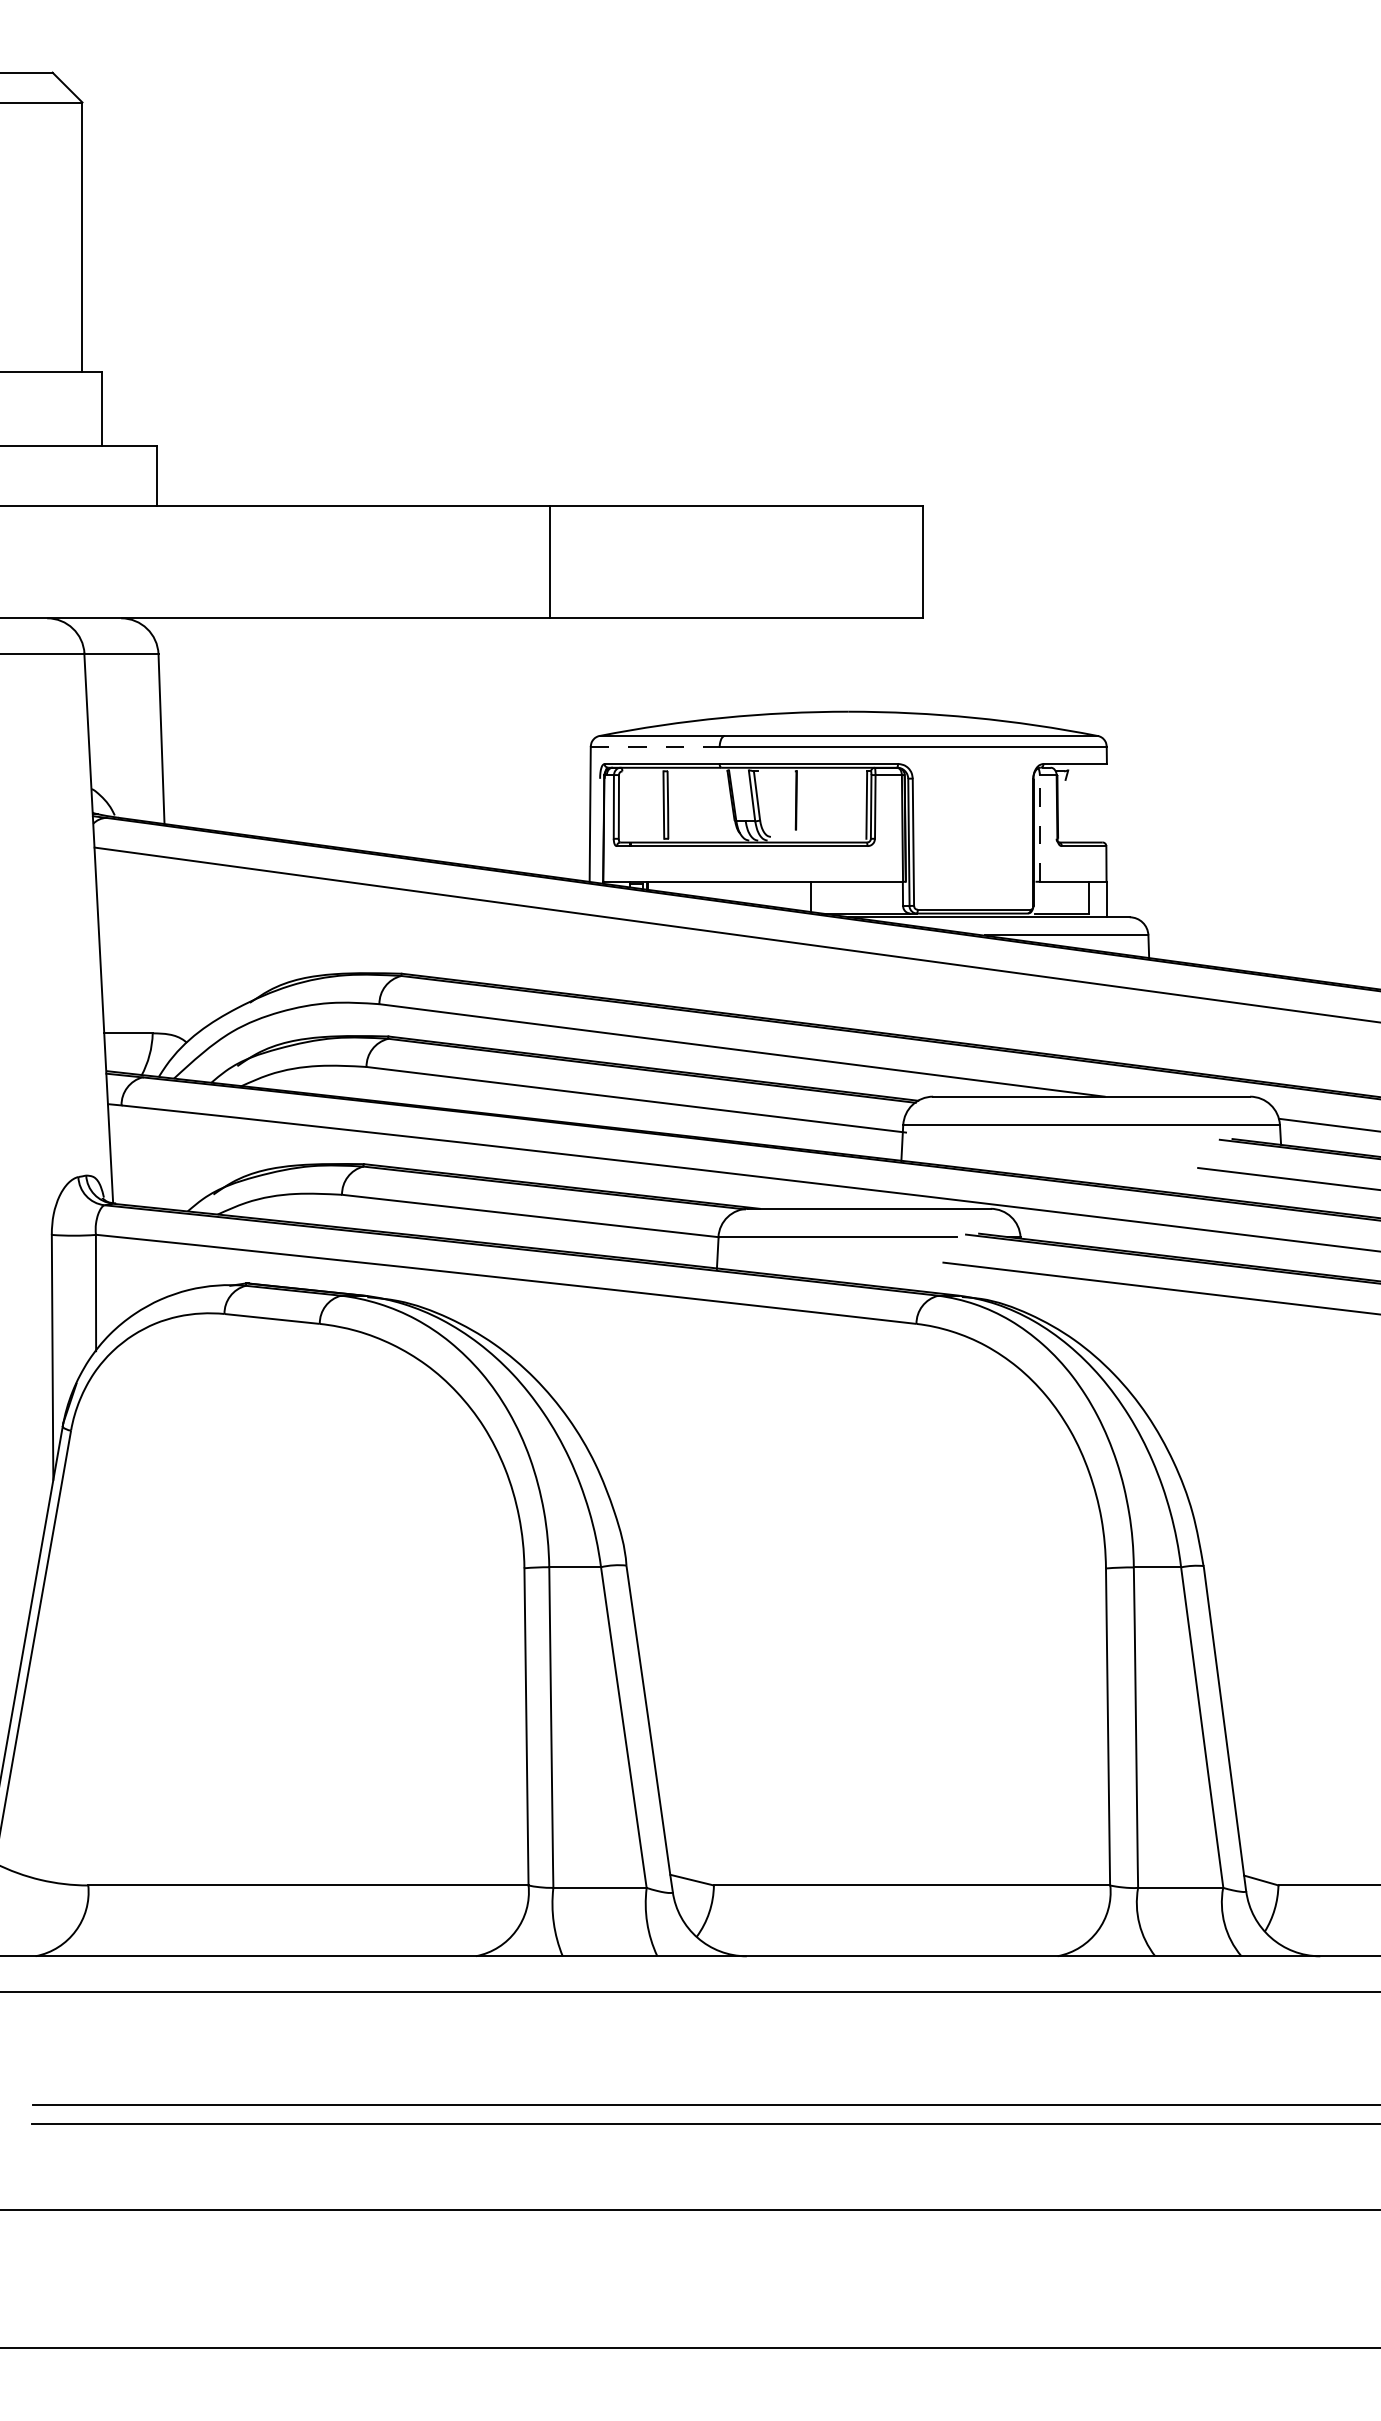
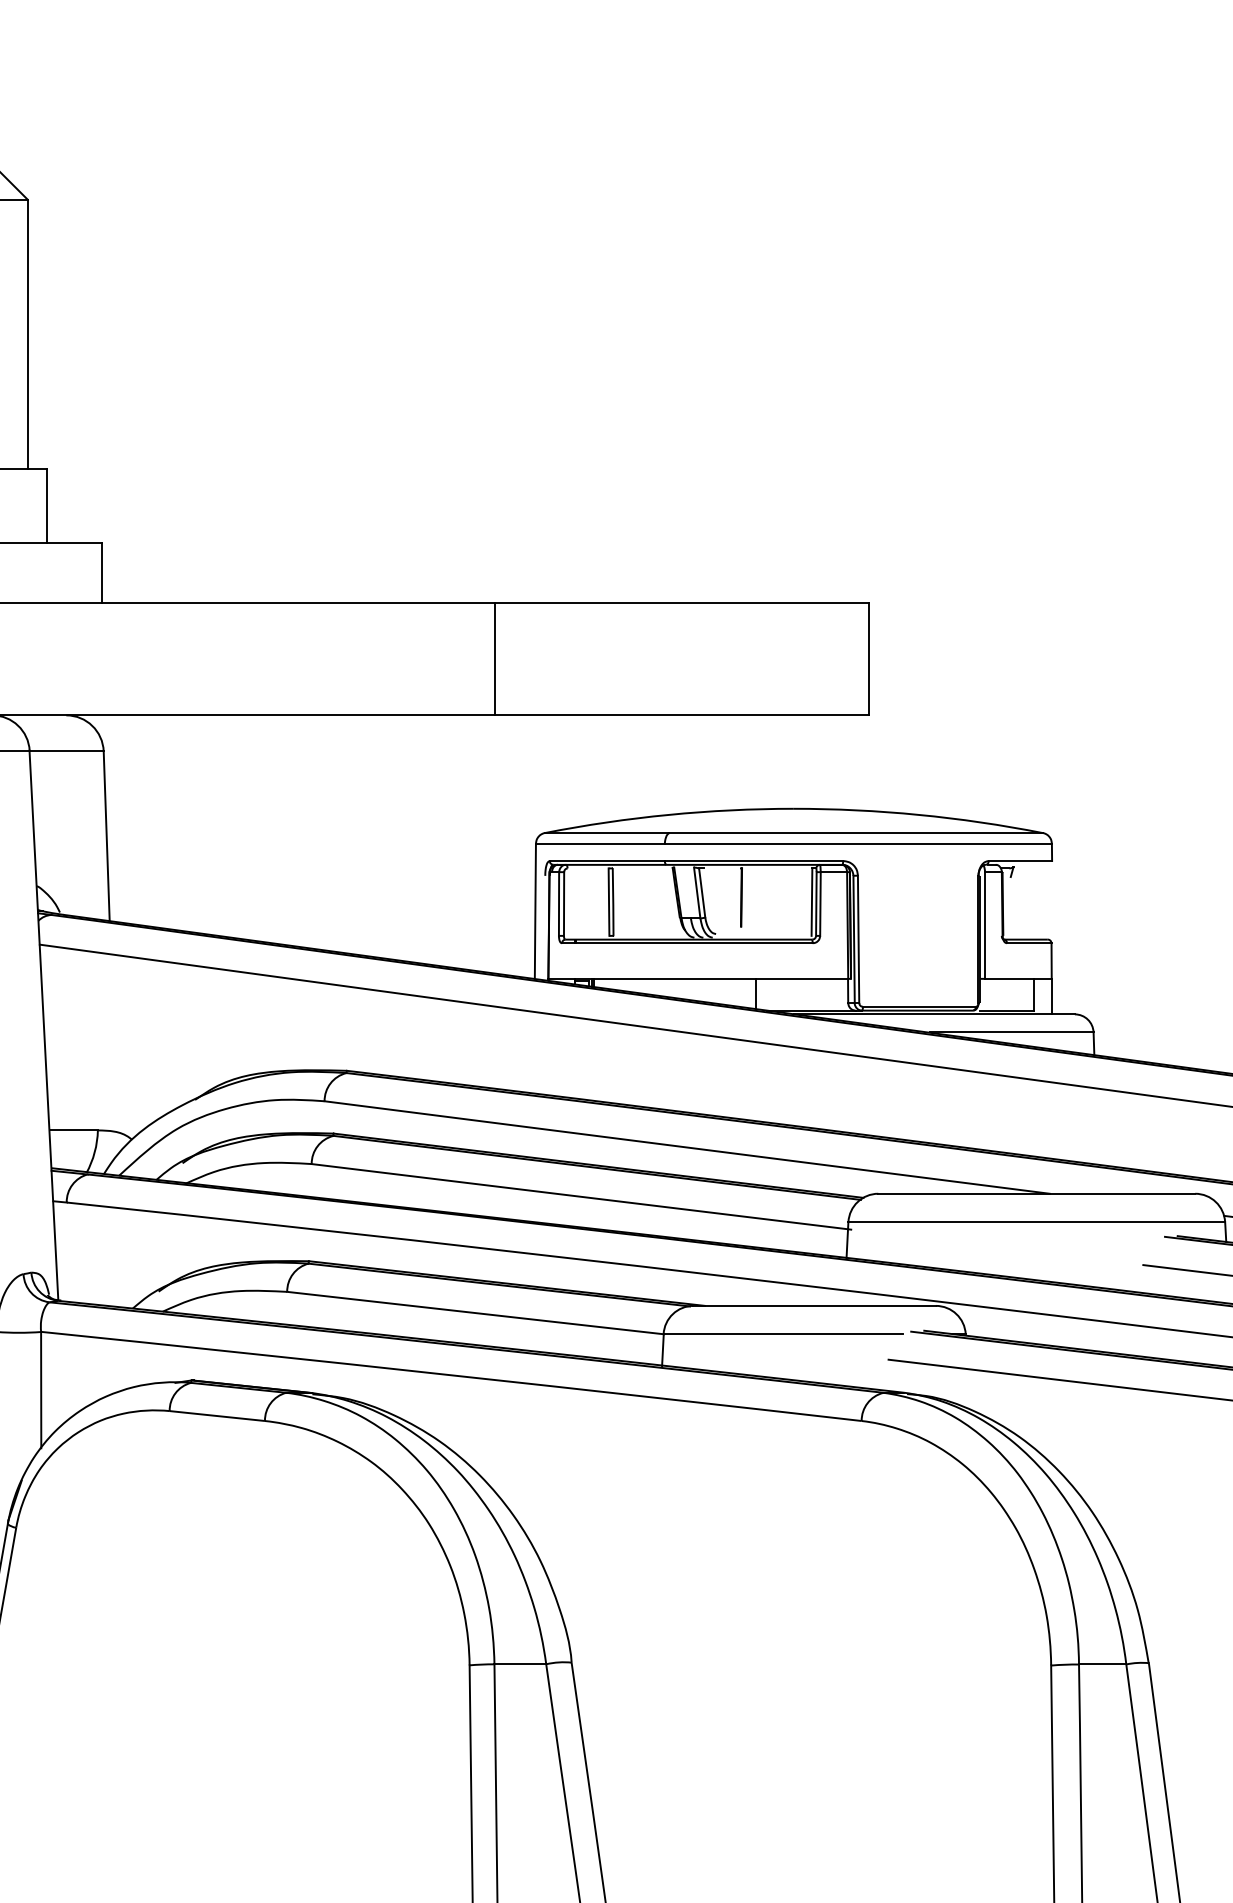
line: (655, 746) -> (600, 843), dashed -> solid
line: (1039, 827) -> (984, 924), dashed -> solid

